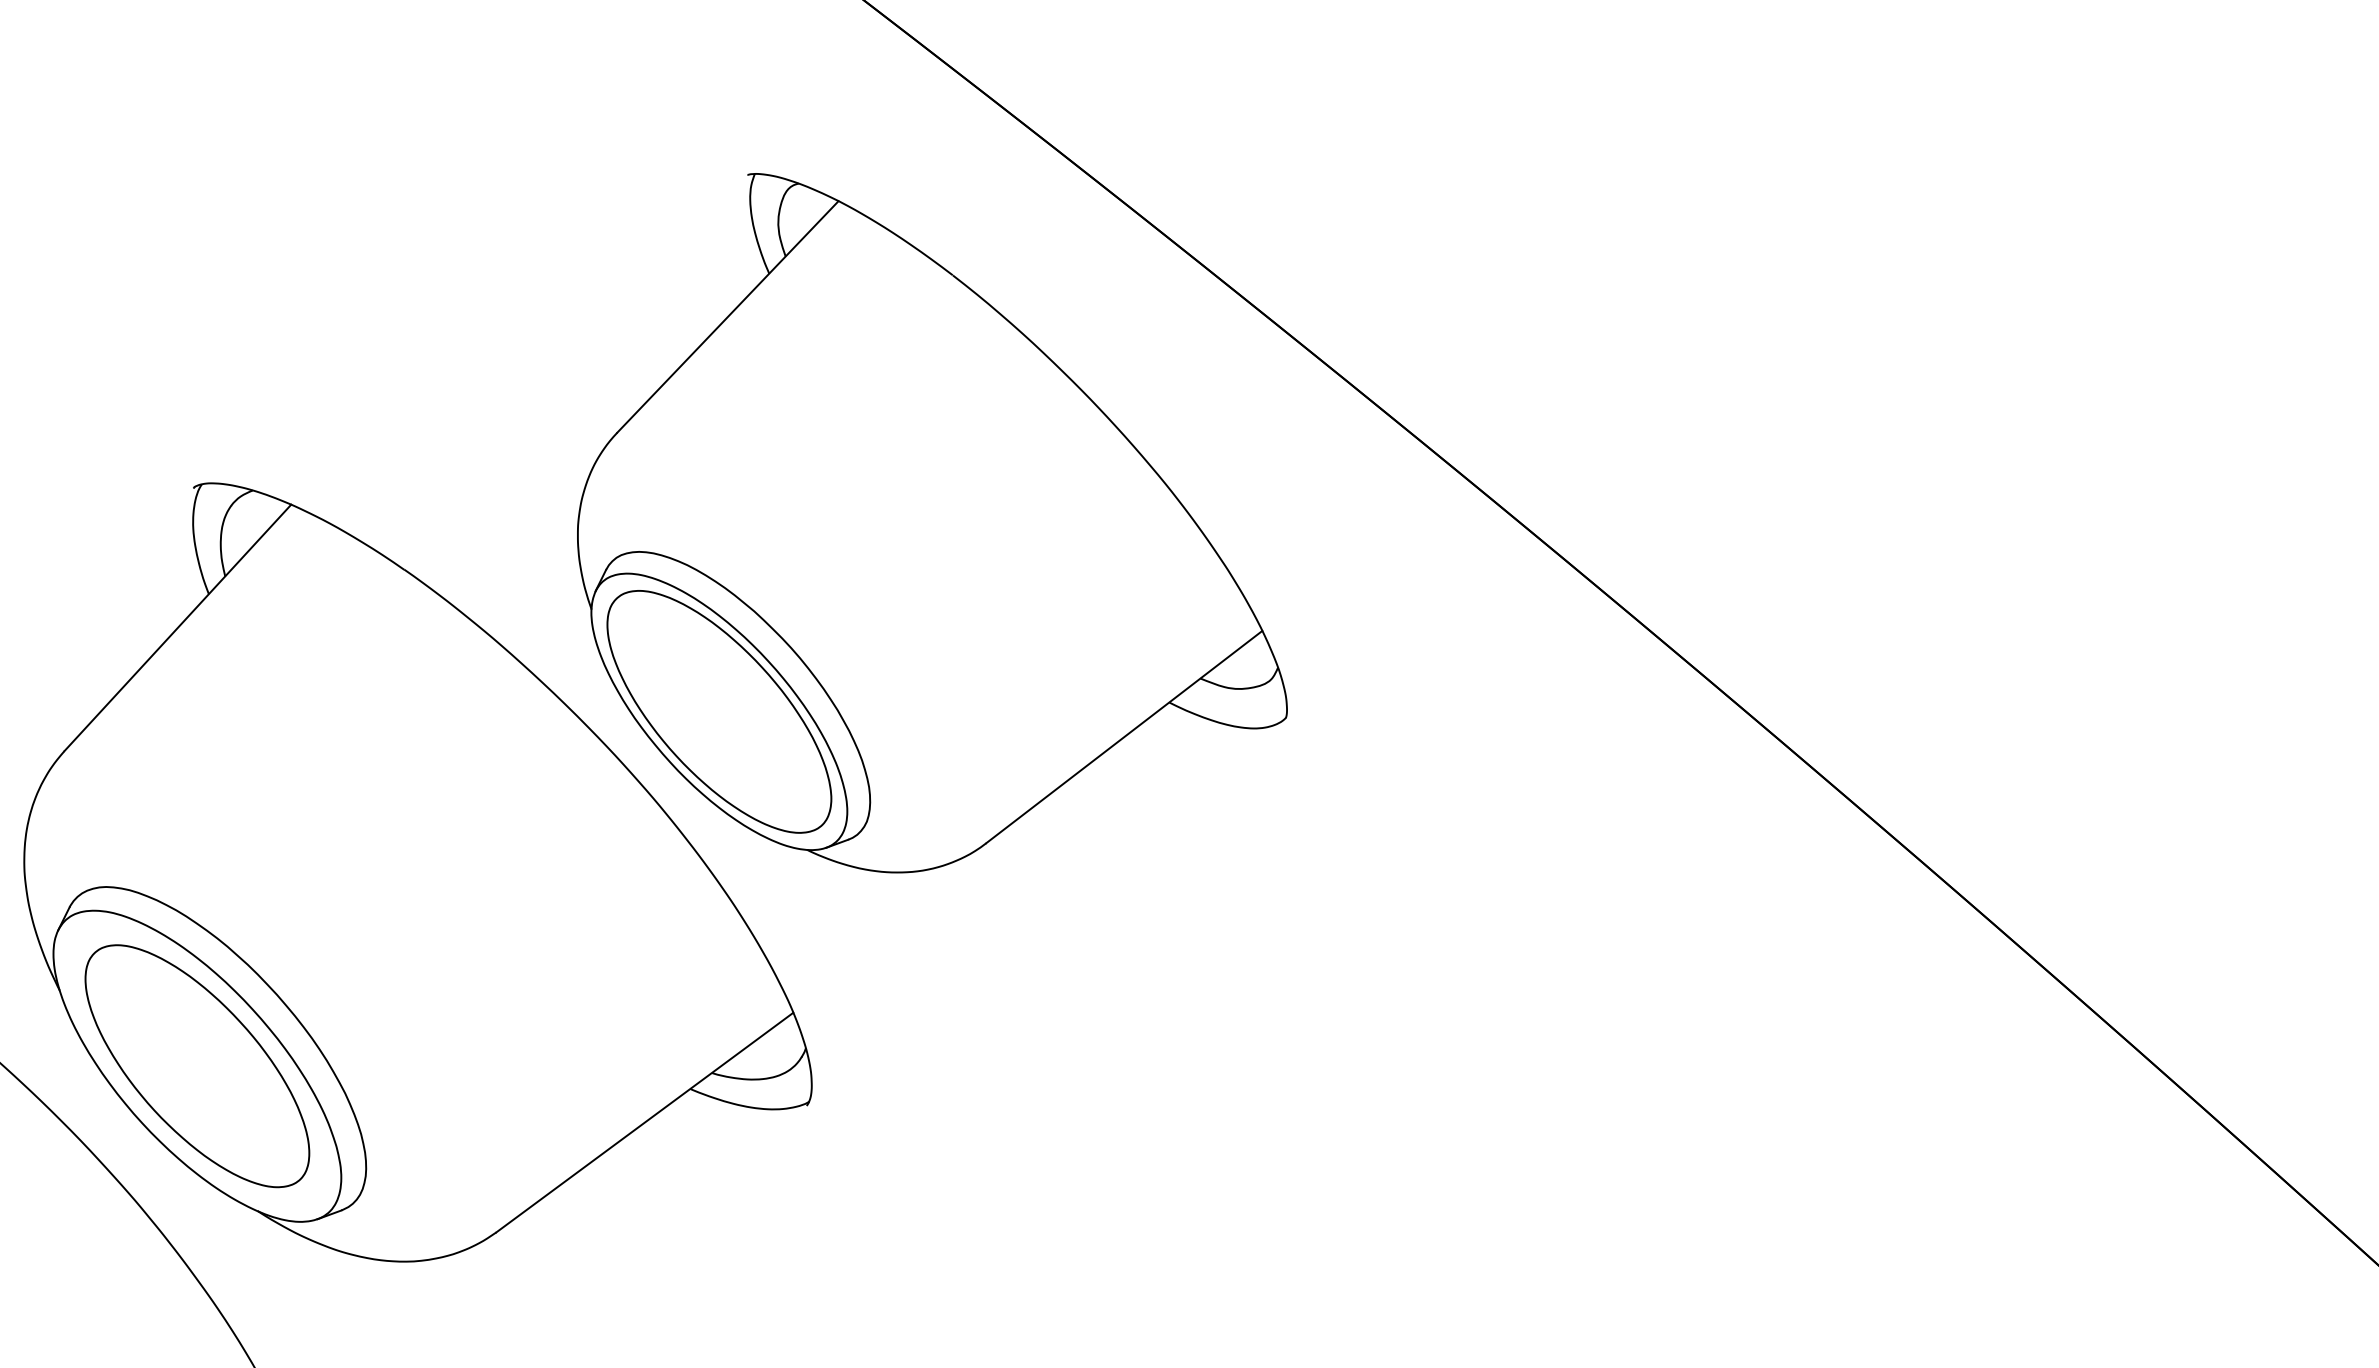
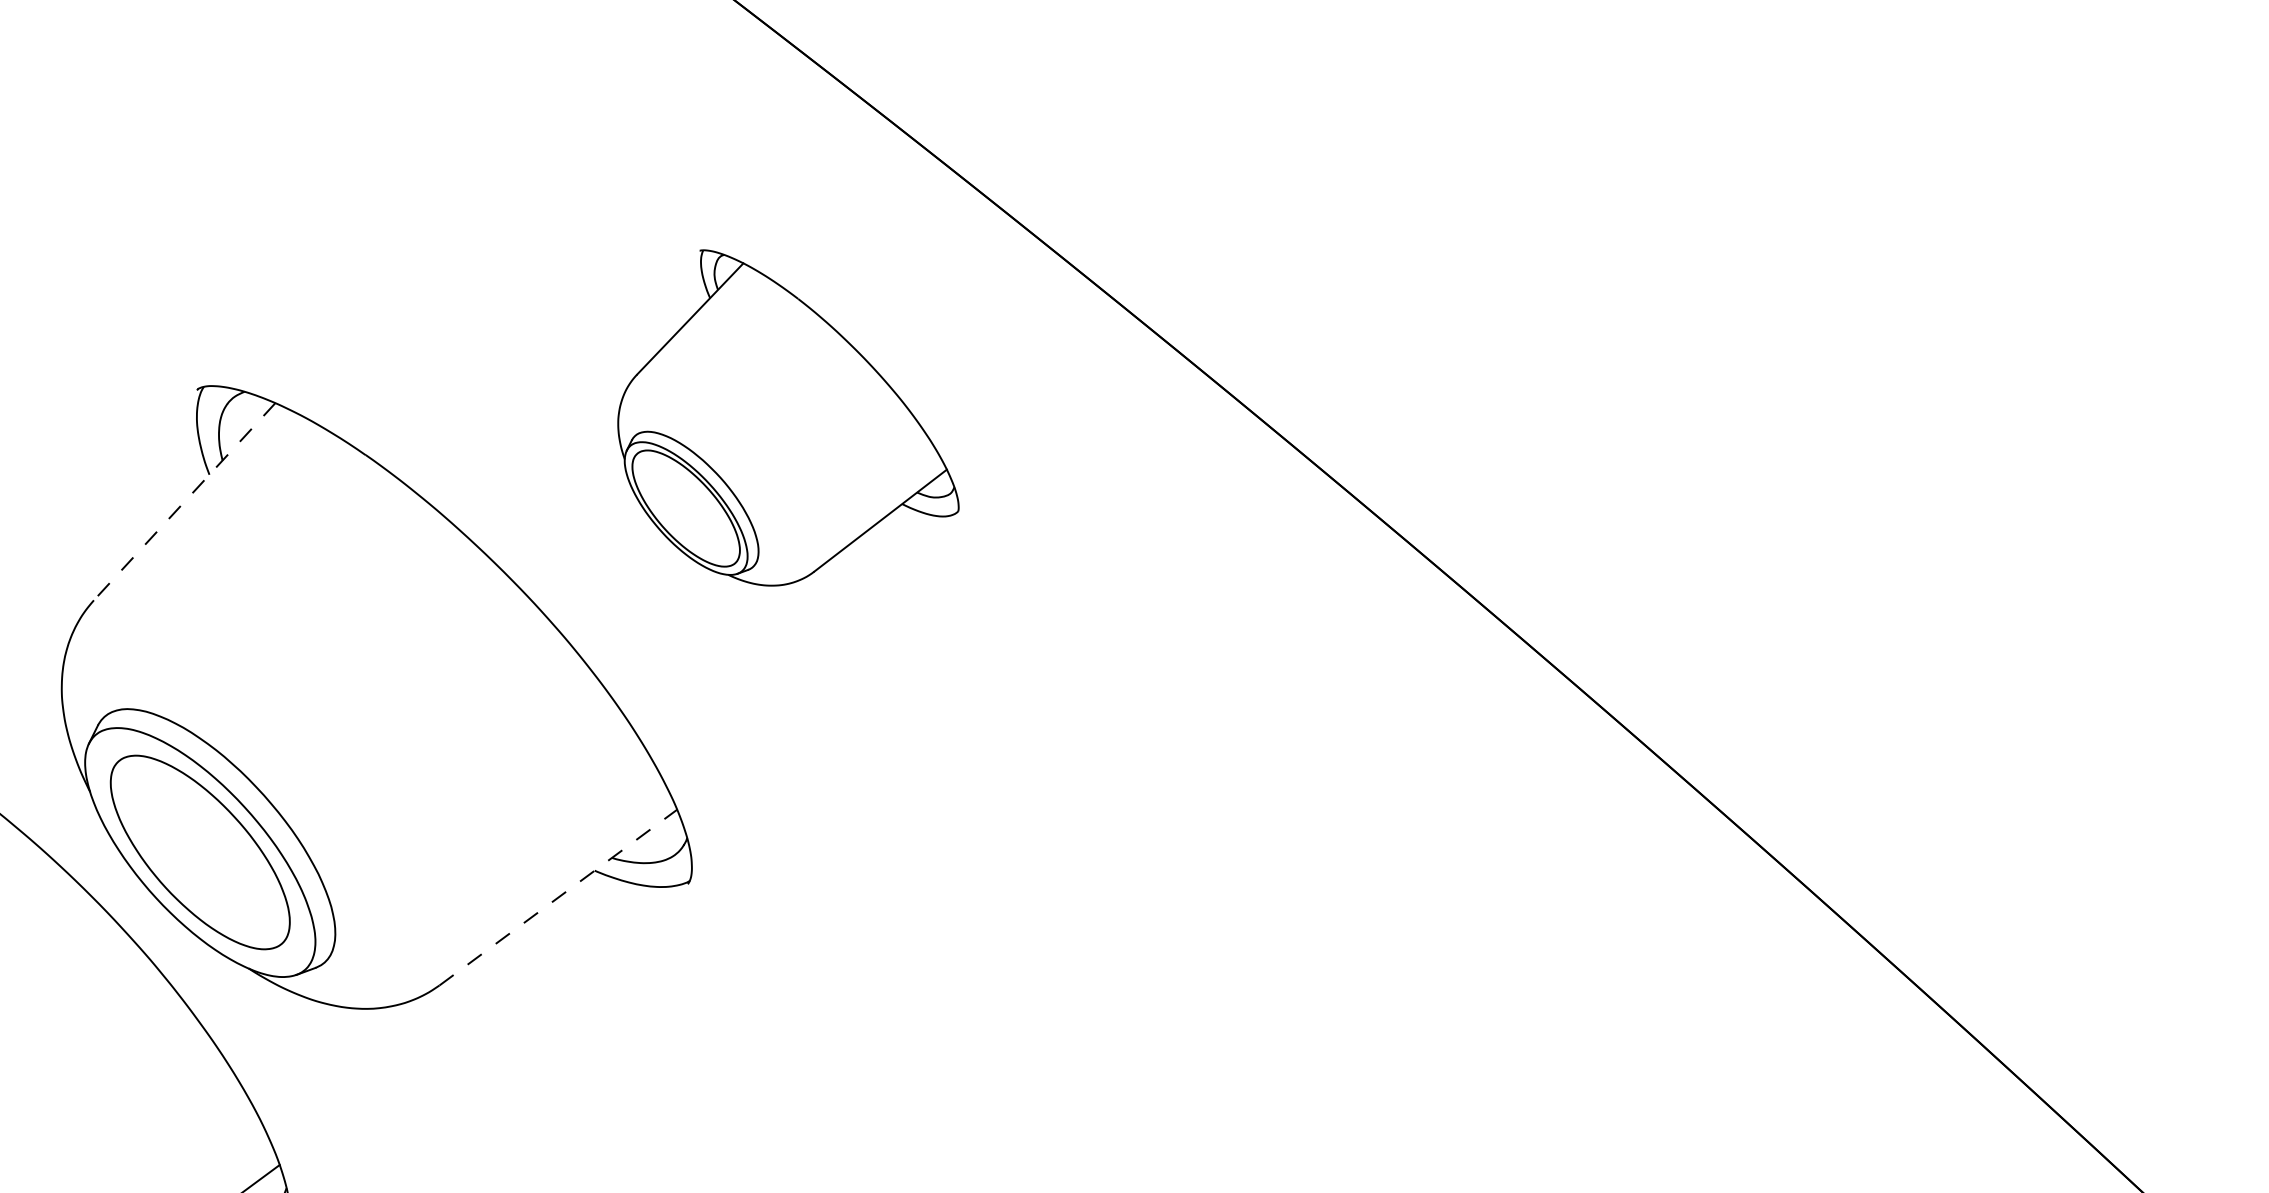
part: (932, 522) -> (788, 417), size x0.6
line: (177, 627) -> (184, 501), solid -> dashed
line: (645, 1122) -> (558, 897), solid -> dashed

